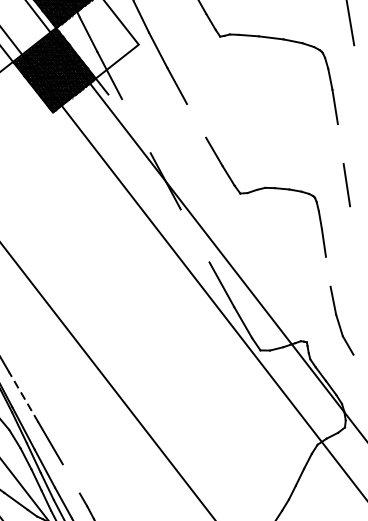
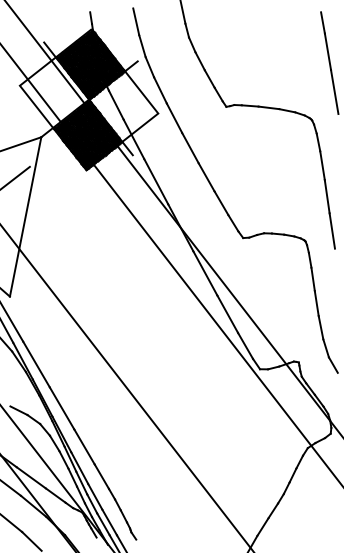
line: (196, 121) -> (206, 177), added
line: (136, 125) -> (156, 181), added
line: (339, 143) -> (326, 196), added
line: (195, 235) -> (205, 273), added
line: (327, 271) -> (316, 303), added
line: (23, 396) -> (61, 407), dashed -> solid
line: (70, 478) -> (101, 476), added

